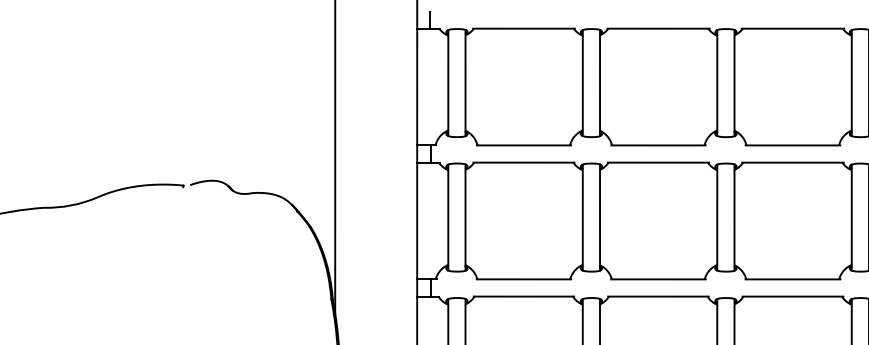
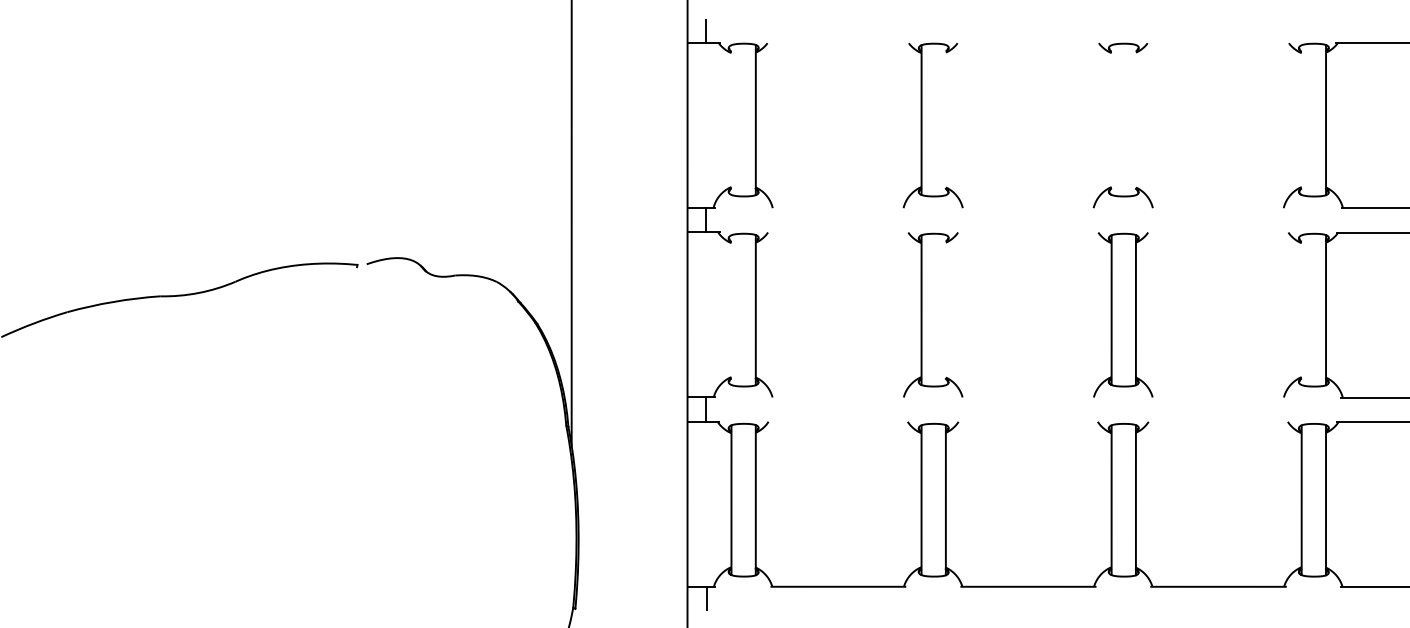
line: (524, 28) -> (838, 43), removed
line: (658, 28) -> (1028, 43), removed
line: (792, 28) -> (1218, 43), removed
line: (448, 82) -> (731, 119), removed
line: (717, 82) -> (1111, 119), removed
line: (851, 82) -> (1301, 119), removed
line: (599, 83) -> (945, 120), removed
line: (734, 83) -> (1135, 120), removed
line: (523, 145) -> (837, 208), removed
line: (658, 145) -> (1028, 208), removed
line: (792, 145) -> (1218, 208), removed
line: (524, 162) -> (838, 232), removed
line: (658, 162) -> (1028, 232), removed
line: (792, 162) -> (1218, 232), removed
line: (448, 217) -> (731, 309), removed
line: (599, 217) -> (945, 310), removed
line: (851, 217) -> (1301, 309), removed
line: (524, 279) -> (838, 397), removed
line: (658, 279) -> (1028, 397), removed
line: (792, 279) -> (1218, 397), removed
line: (524, 296) -> (838, 421), removed
line: (658, 296) -> (1028, 421), removed
line: (792, 296) -> (1218, 421), removed

